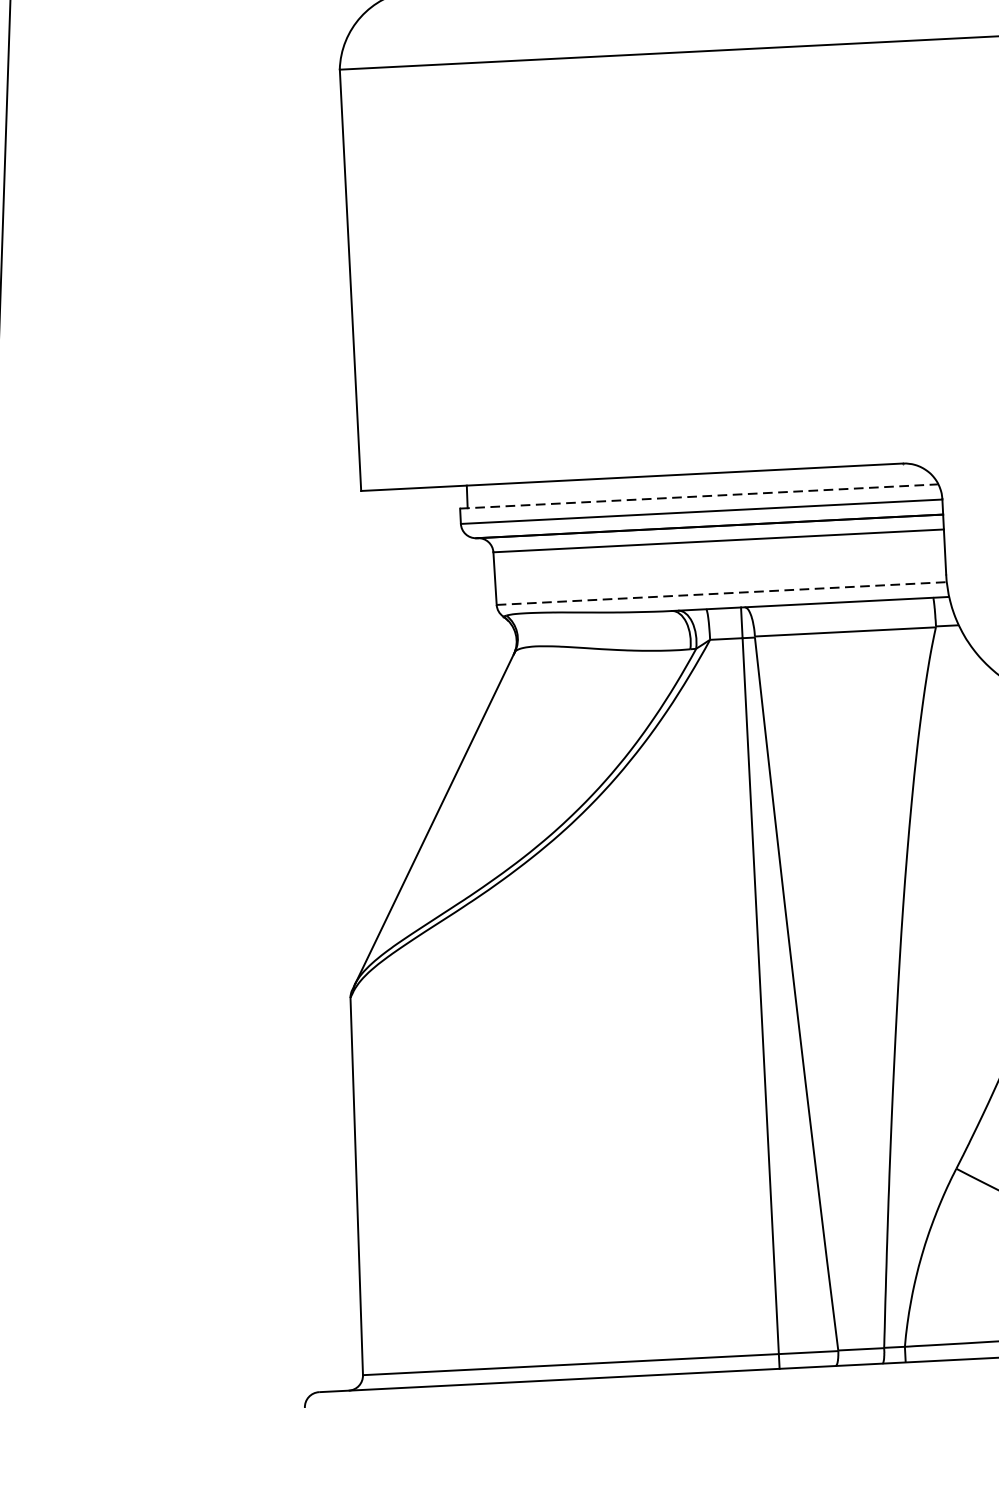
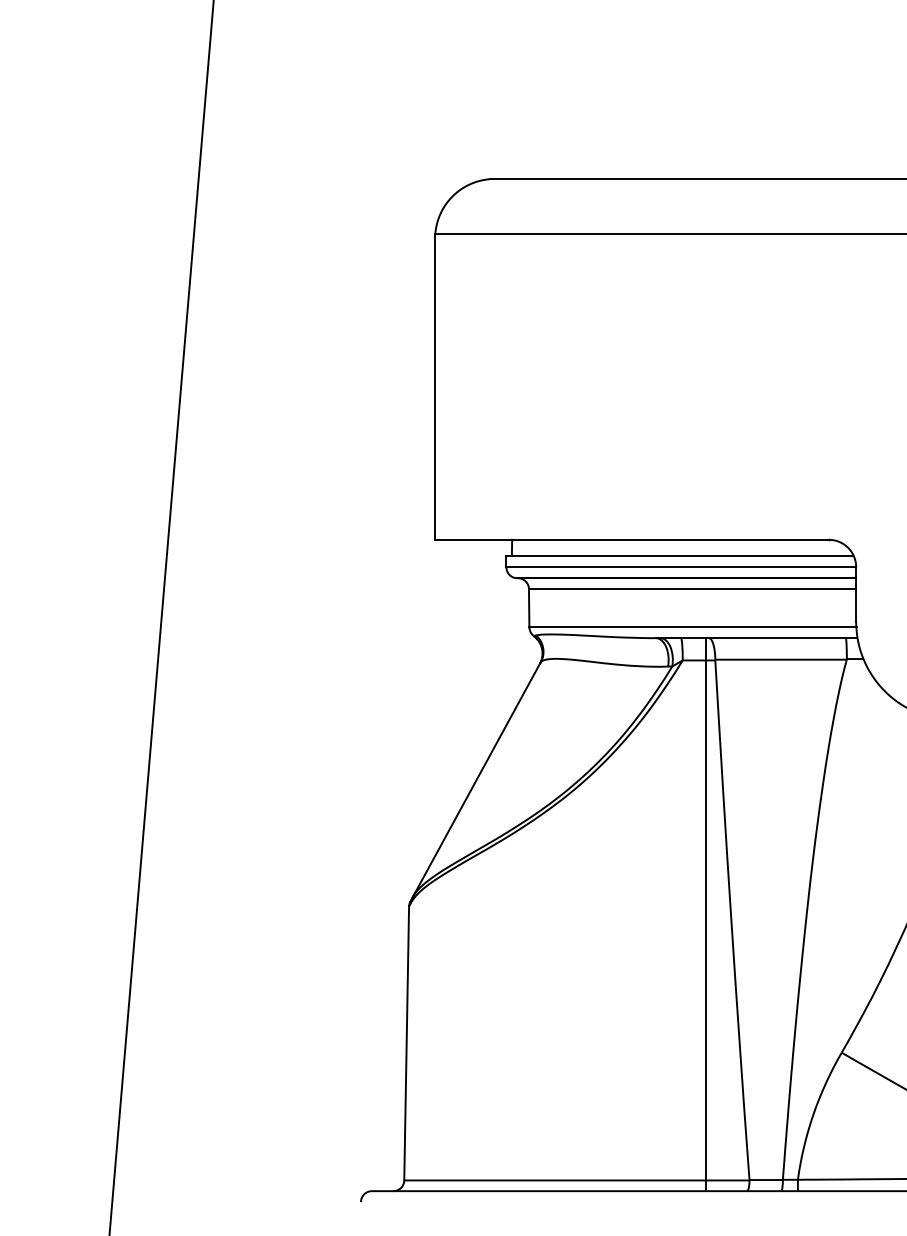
line: (699, 496) -> (680, 556), dashed -> solid
line: (721, 593) -> (692, 627), dashed -> solid

